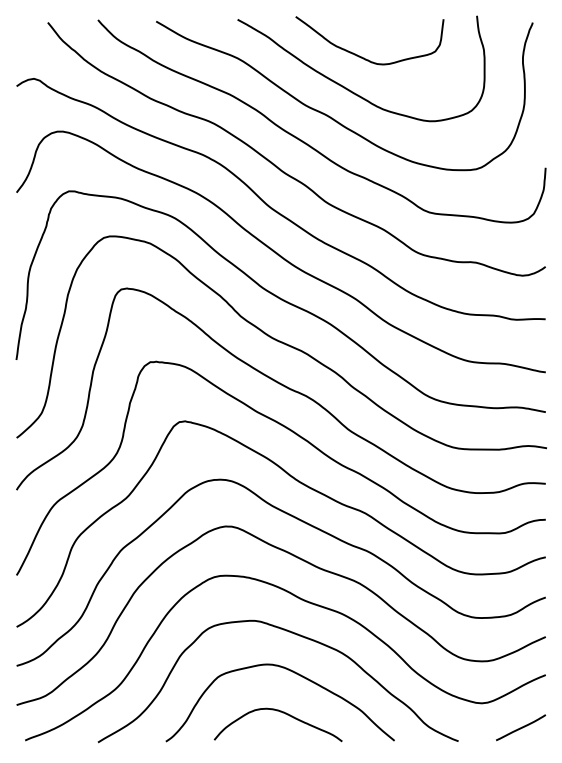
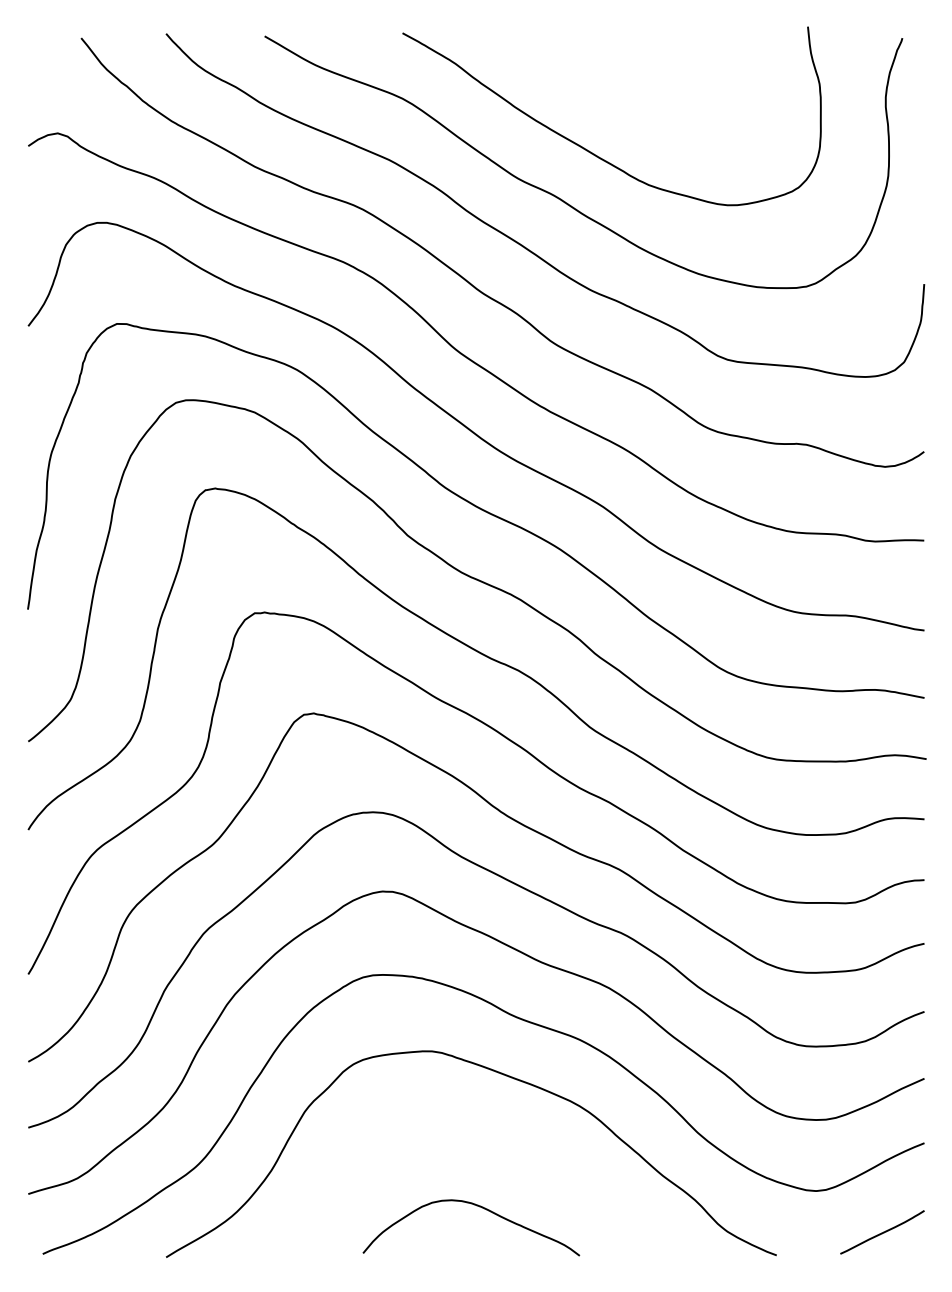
curve: (364, 57) -> (617, 97), removed
curve: (294, 673) -> (498, 1140), removed

